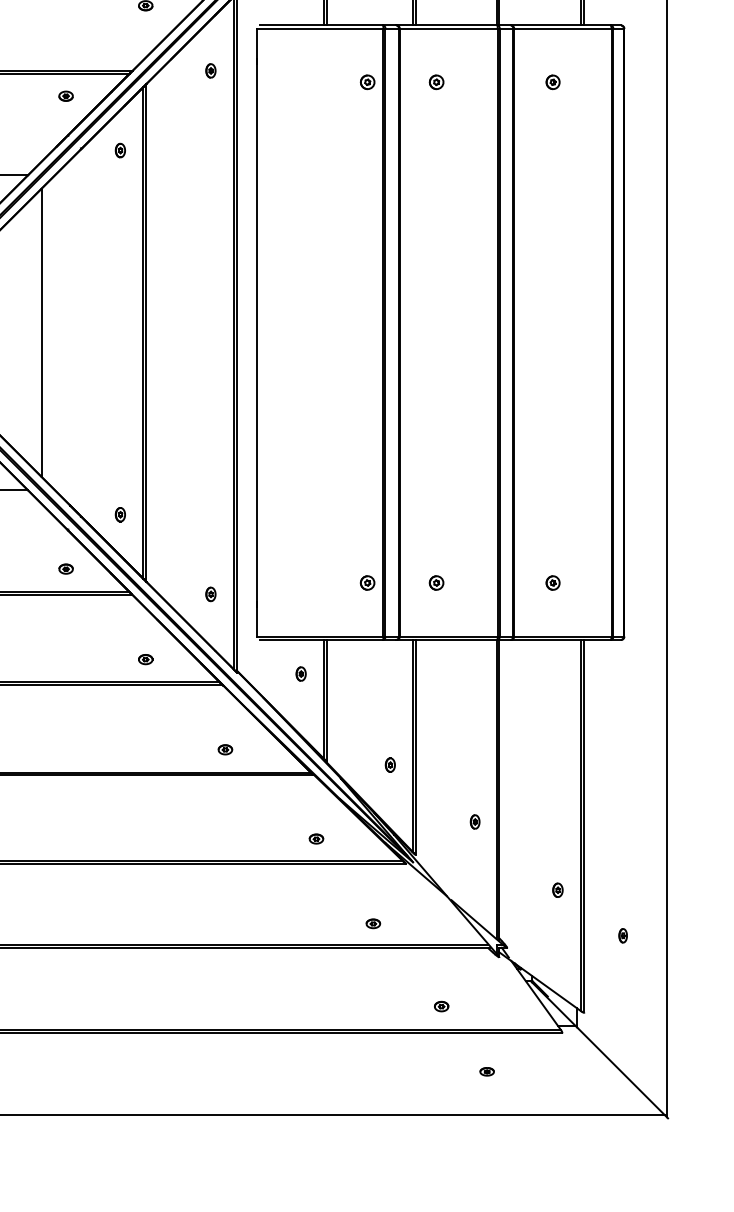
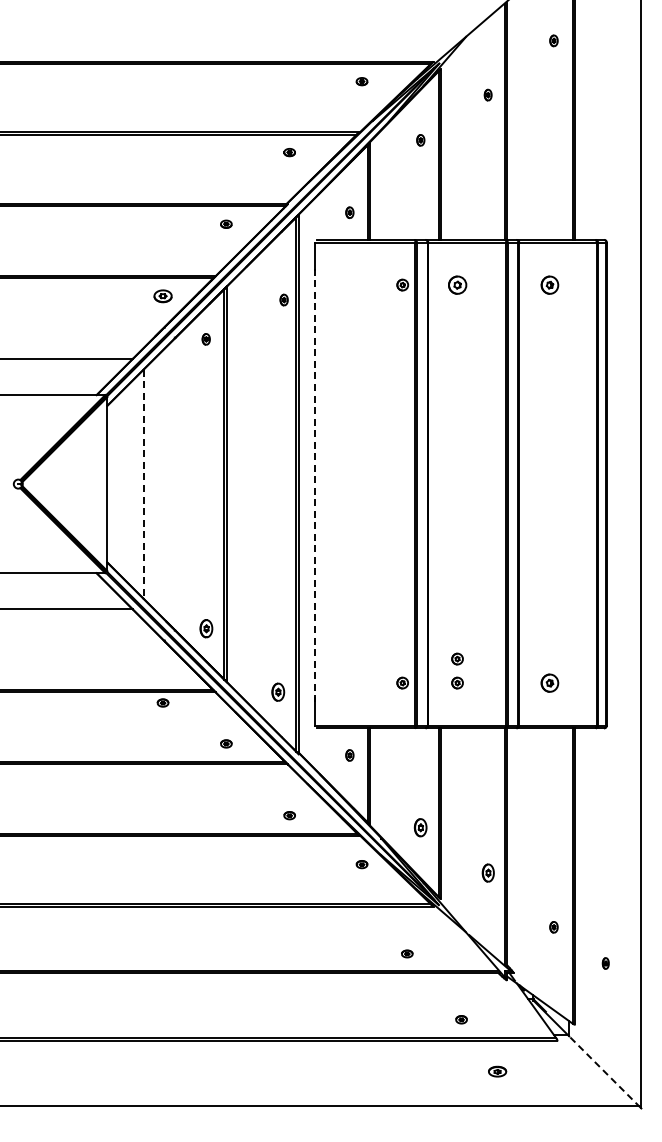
part: (210, 70) -> (283, 299), moved
part: (436, 81) -> (457, 284), size x1.6
part: (553, 81) -> (550, 284), size x1.6
part: (65, 95) -> (162, 295), size x1.6
line: (41, 333) -> (143, 484), solid -> dashed
line: (256, 333) -> (314, 484), solid -> dashed
part: (119, 514) -> (205, 628), size x1.6
part: (436, 552) -> (457, 658), added
part: (65, 568) -> (162, 702), moved
part: (553, 582) -> (550, 682), size x1.6
part: (210, 593) -> (277, 691), size x1.6
part: (389, 764) -> (420, 827), size x1.6
part: (474, 821) -> (487, 872), size x1.6
part: (315, 838) -> (361, 864), moved
part: (486, 1071) -> (497, 1071), size x1.6
line: (621, 1071) -> (604, 1071), solid -> dashed

